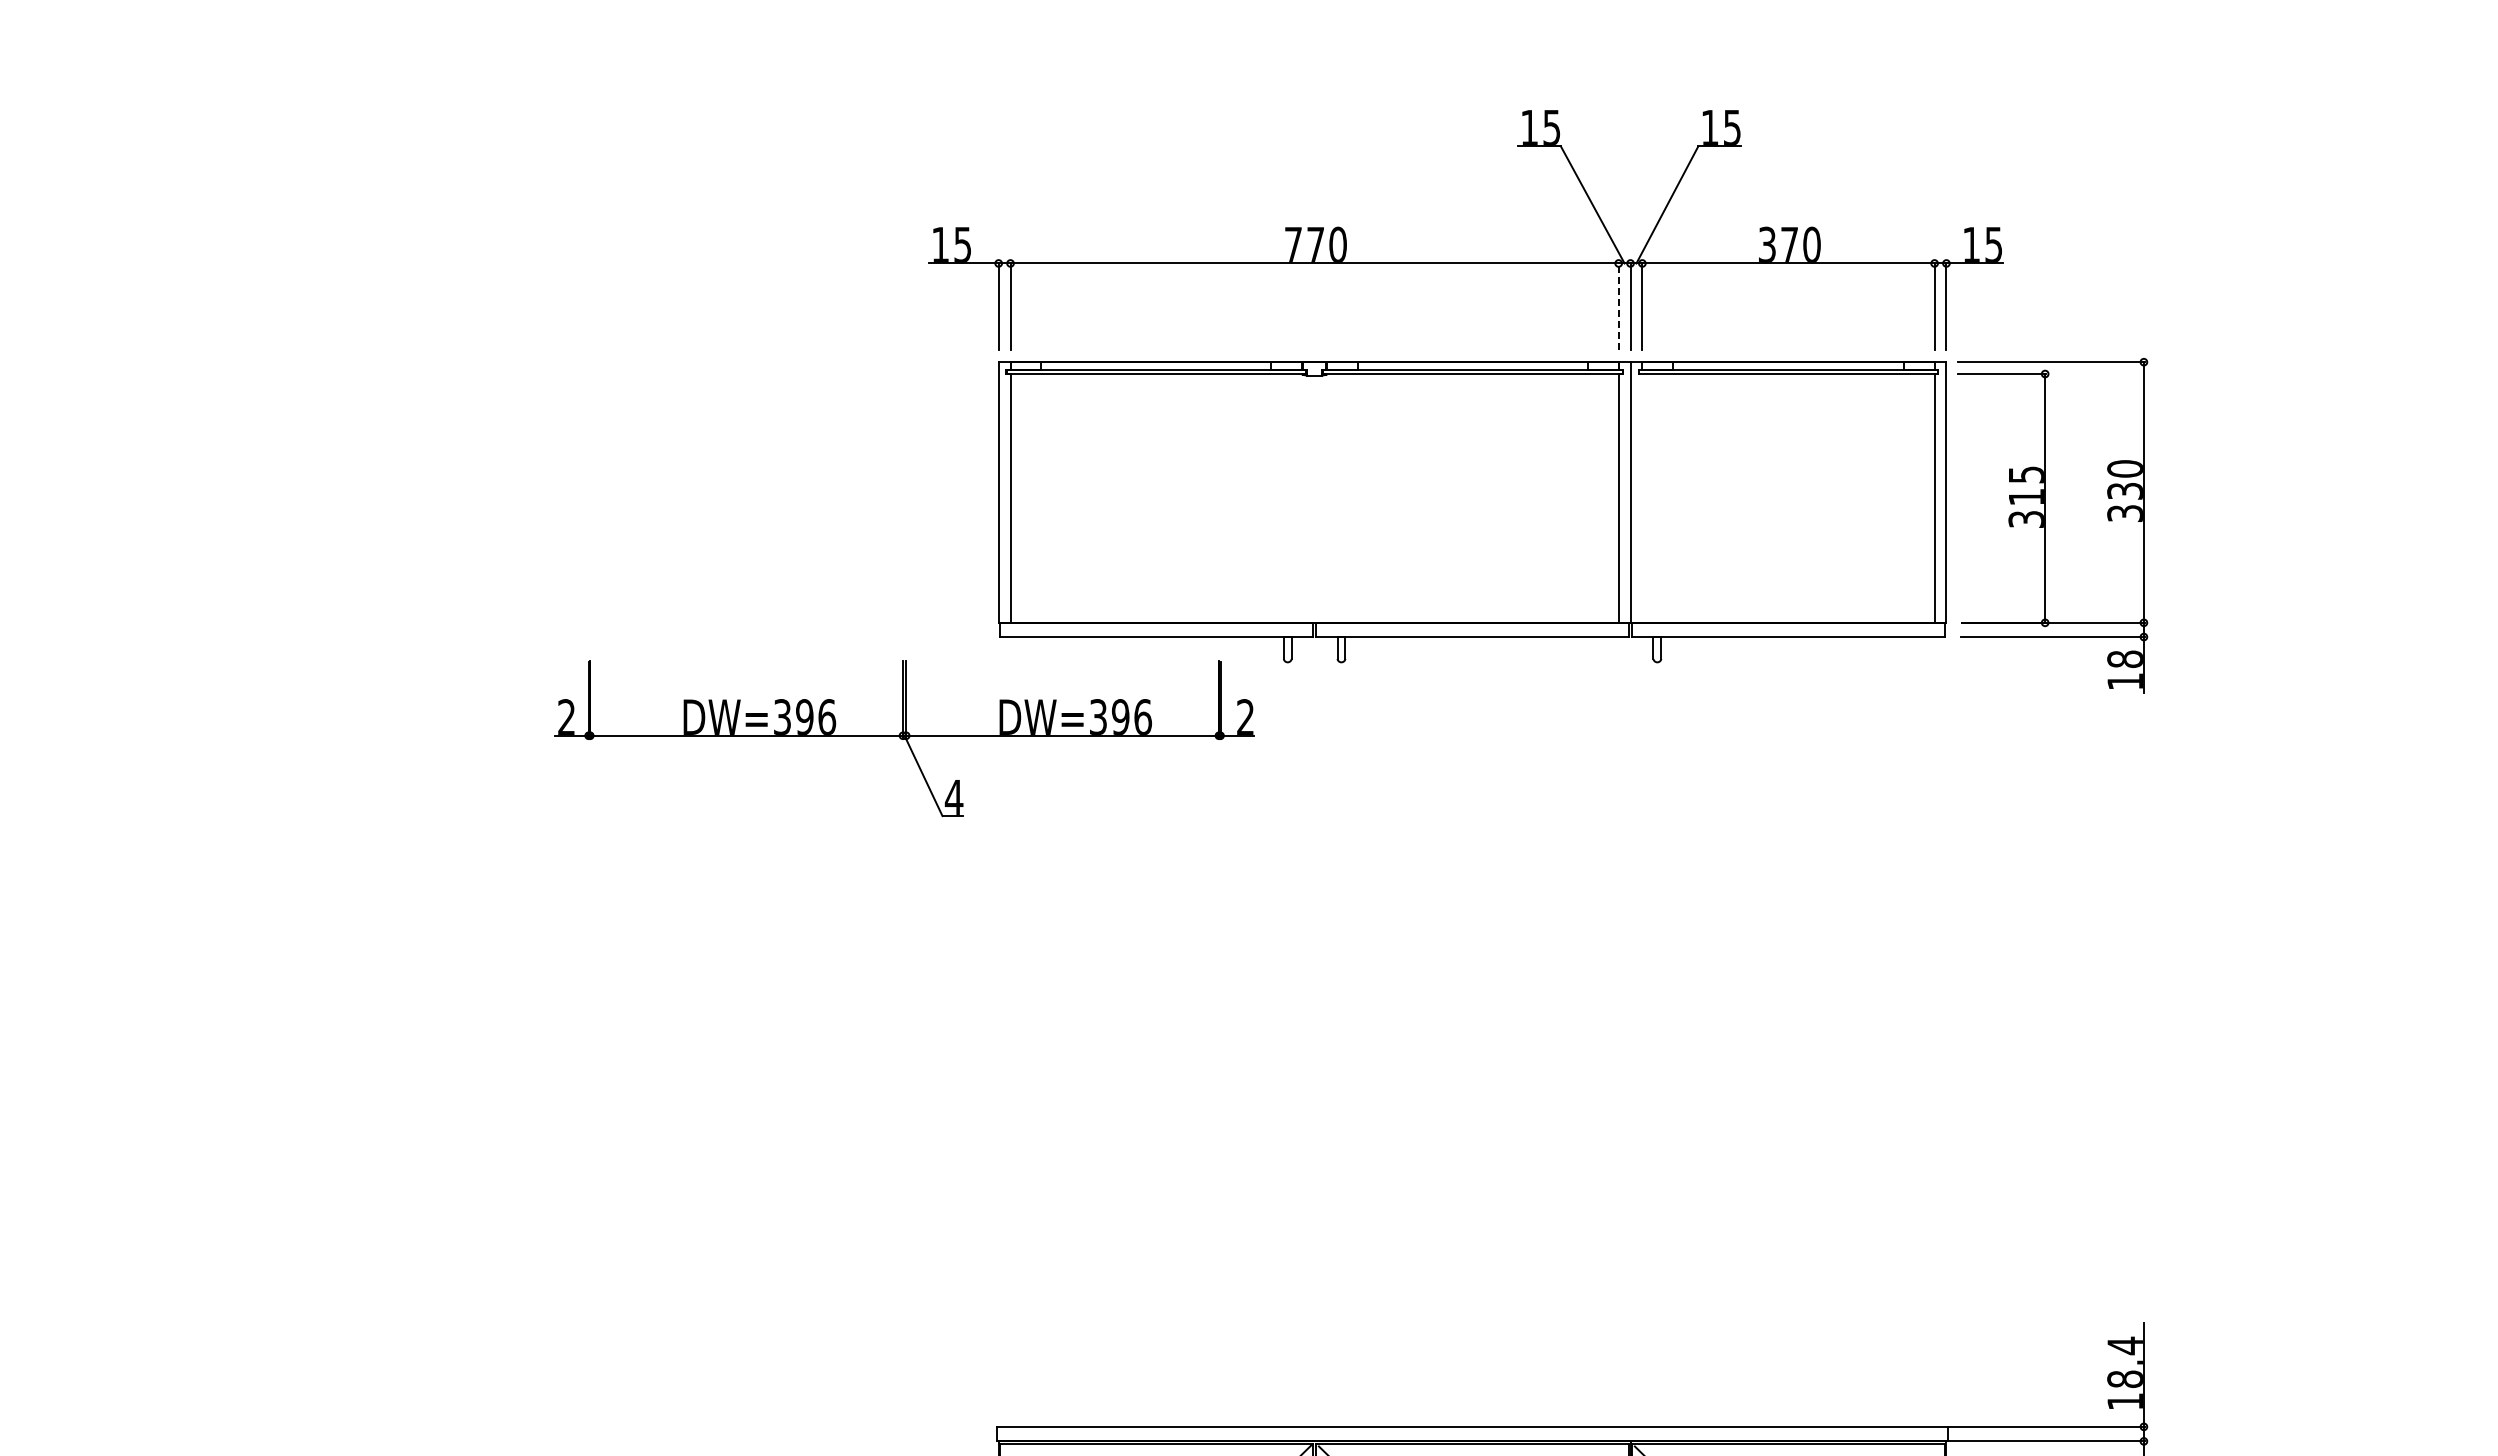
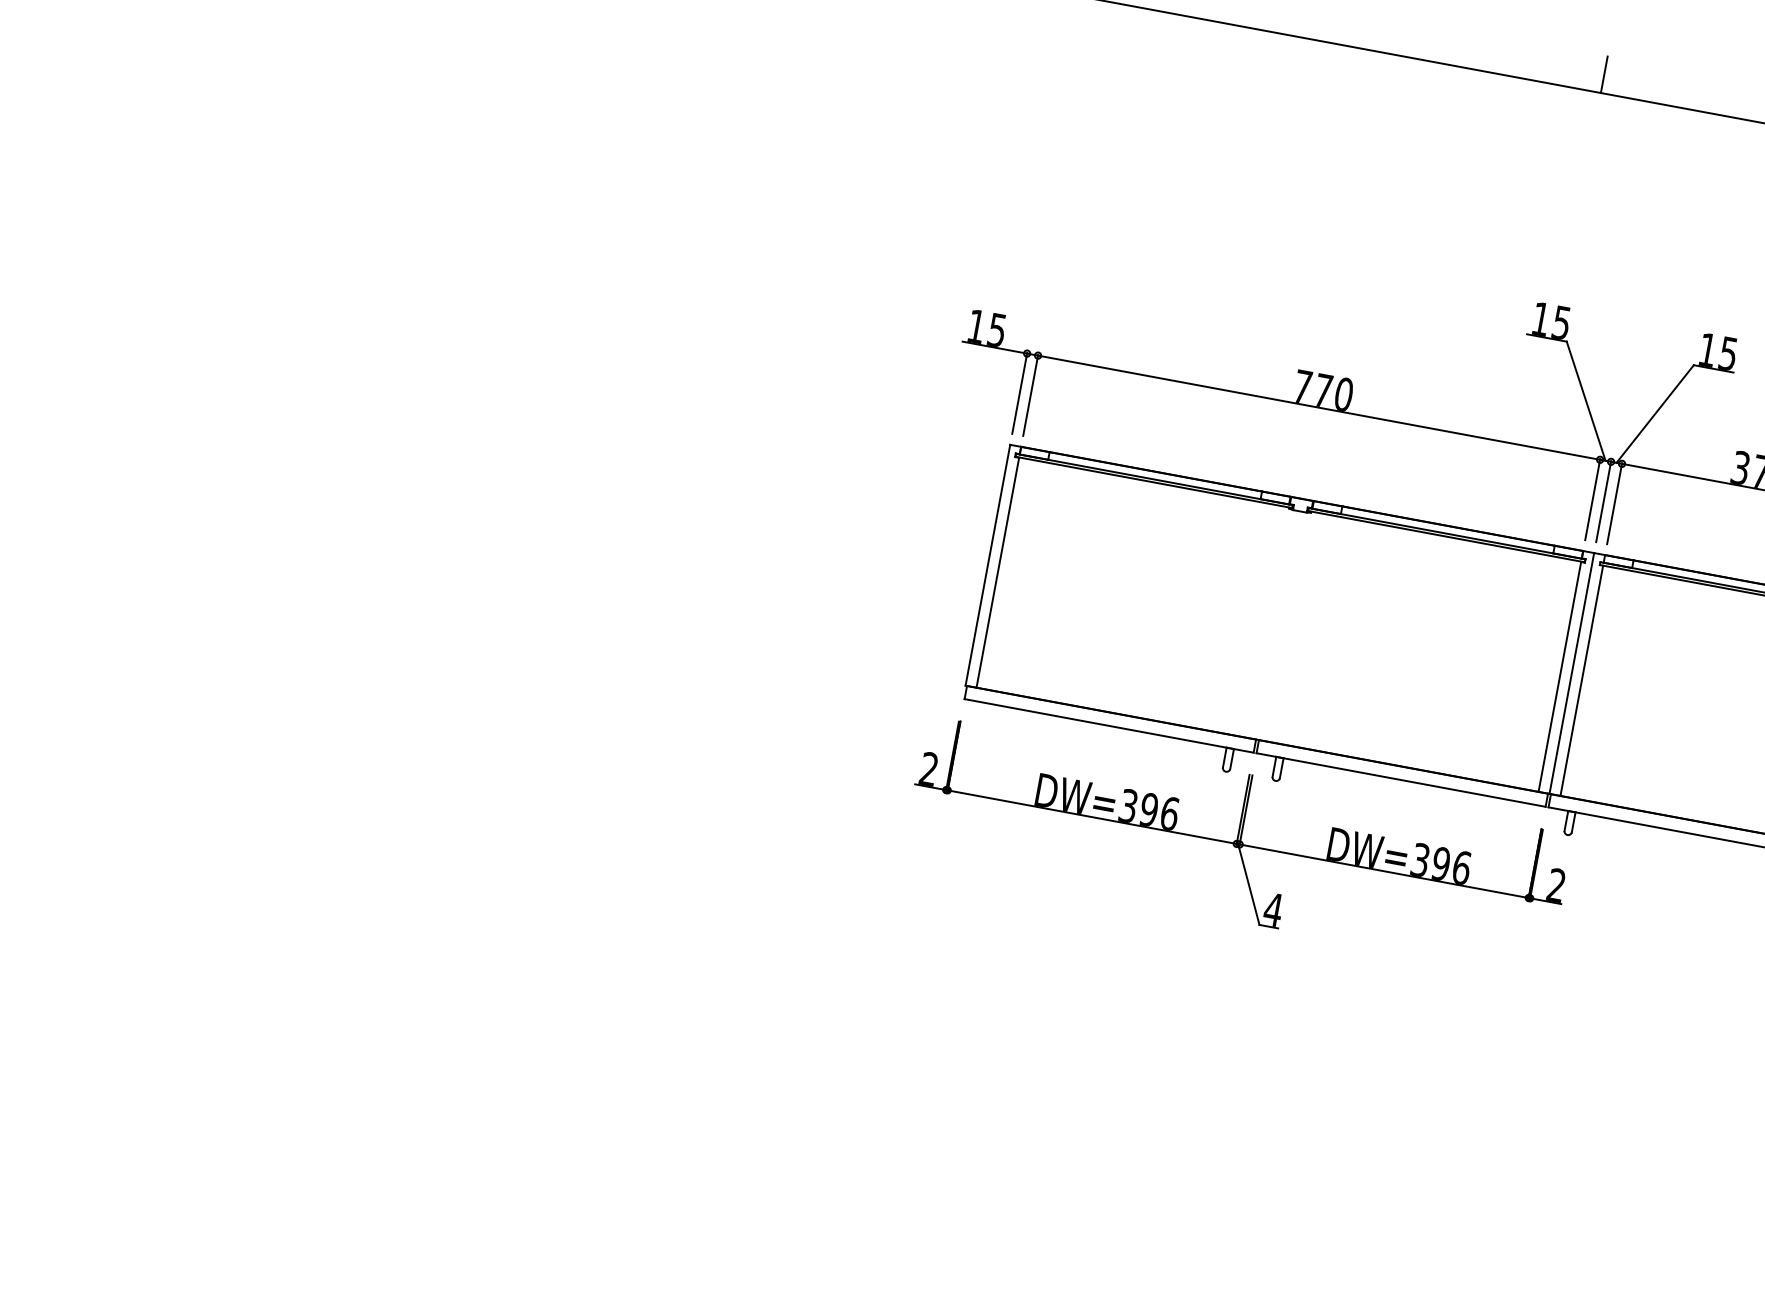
line: (1618, 306) -> (1592, 499), dashed -> solid
line: (1642, 497) -> (1582, 680), added
part: (904, 738) -> (1237, 846), moved

